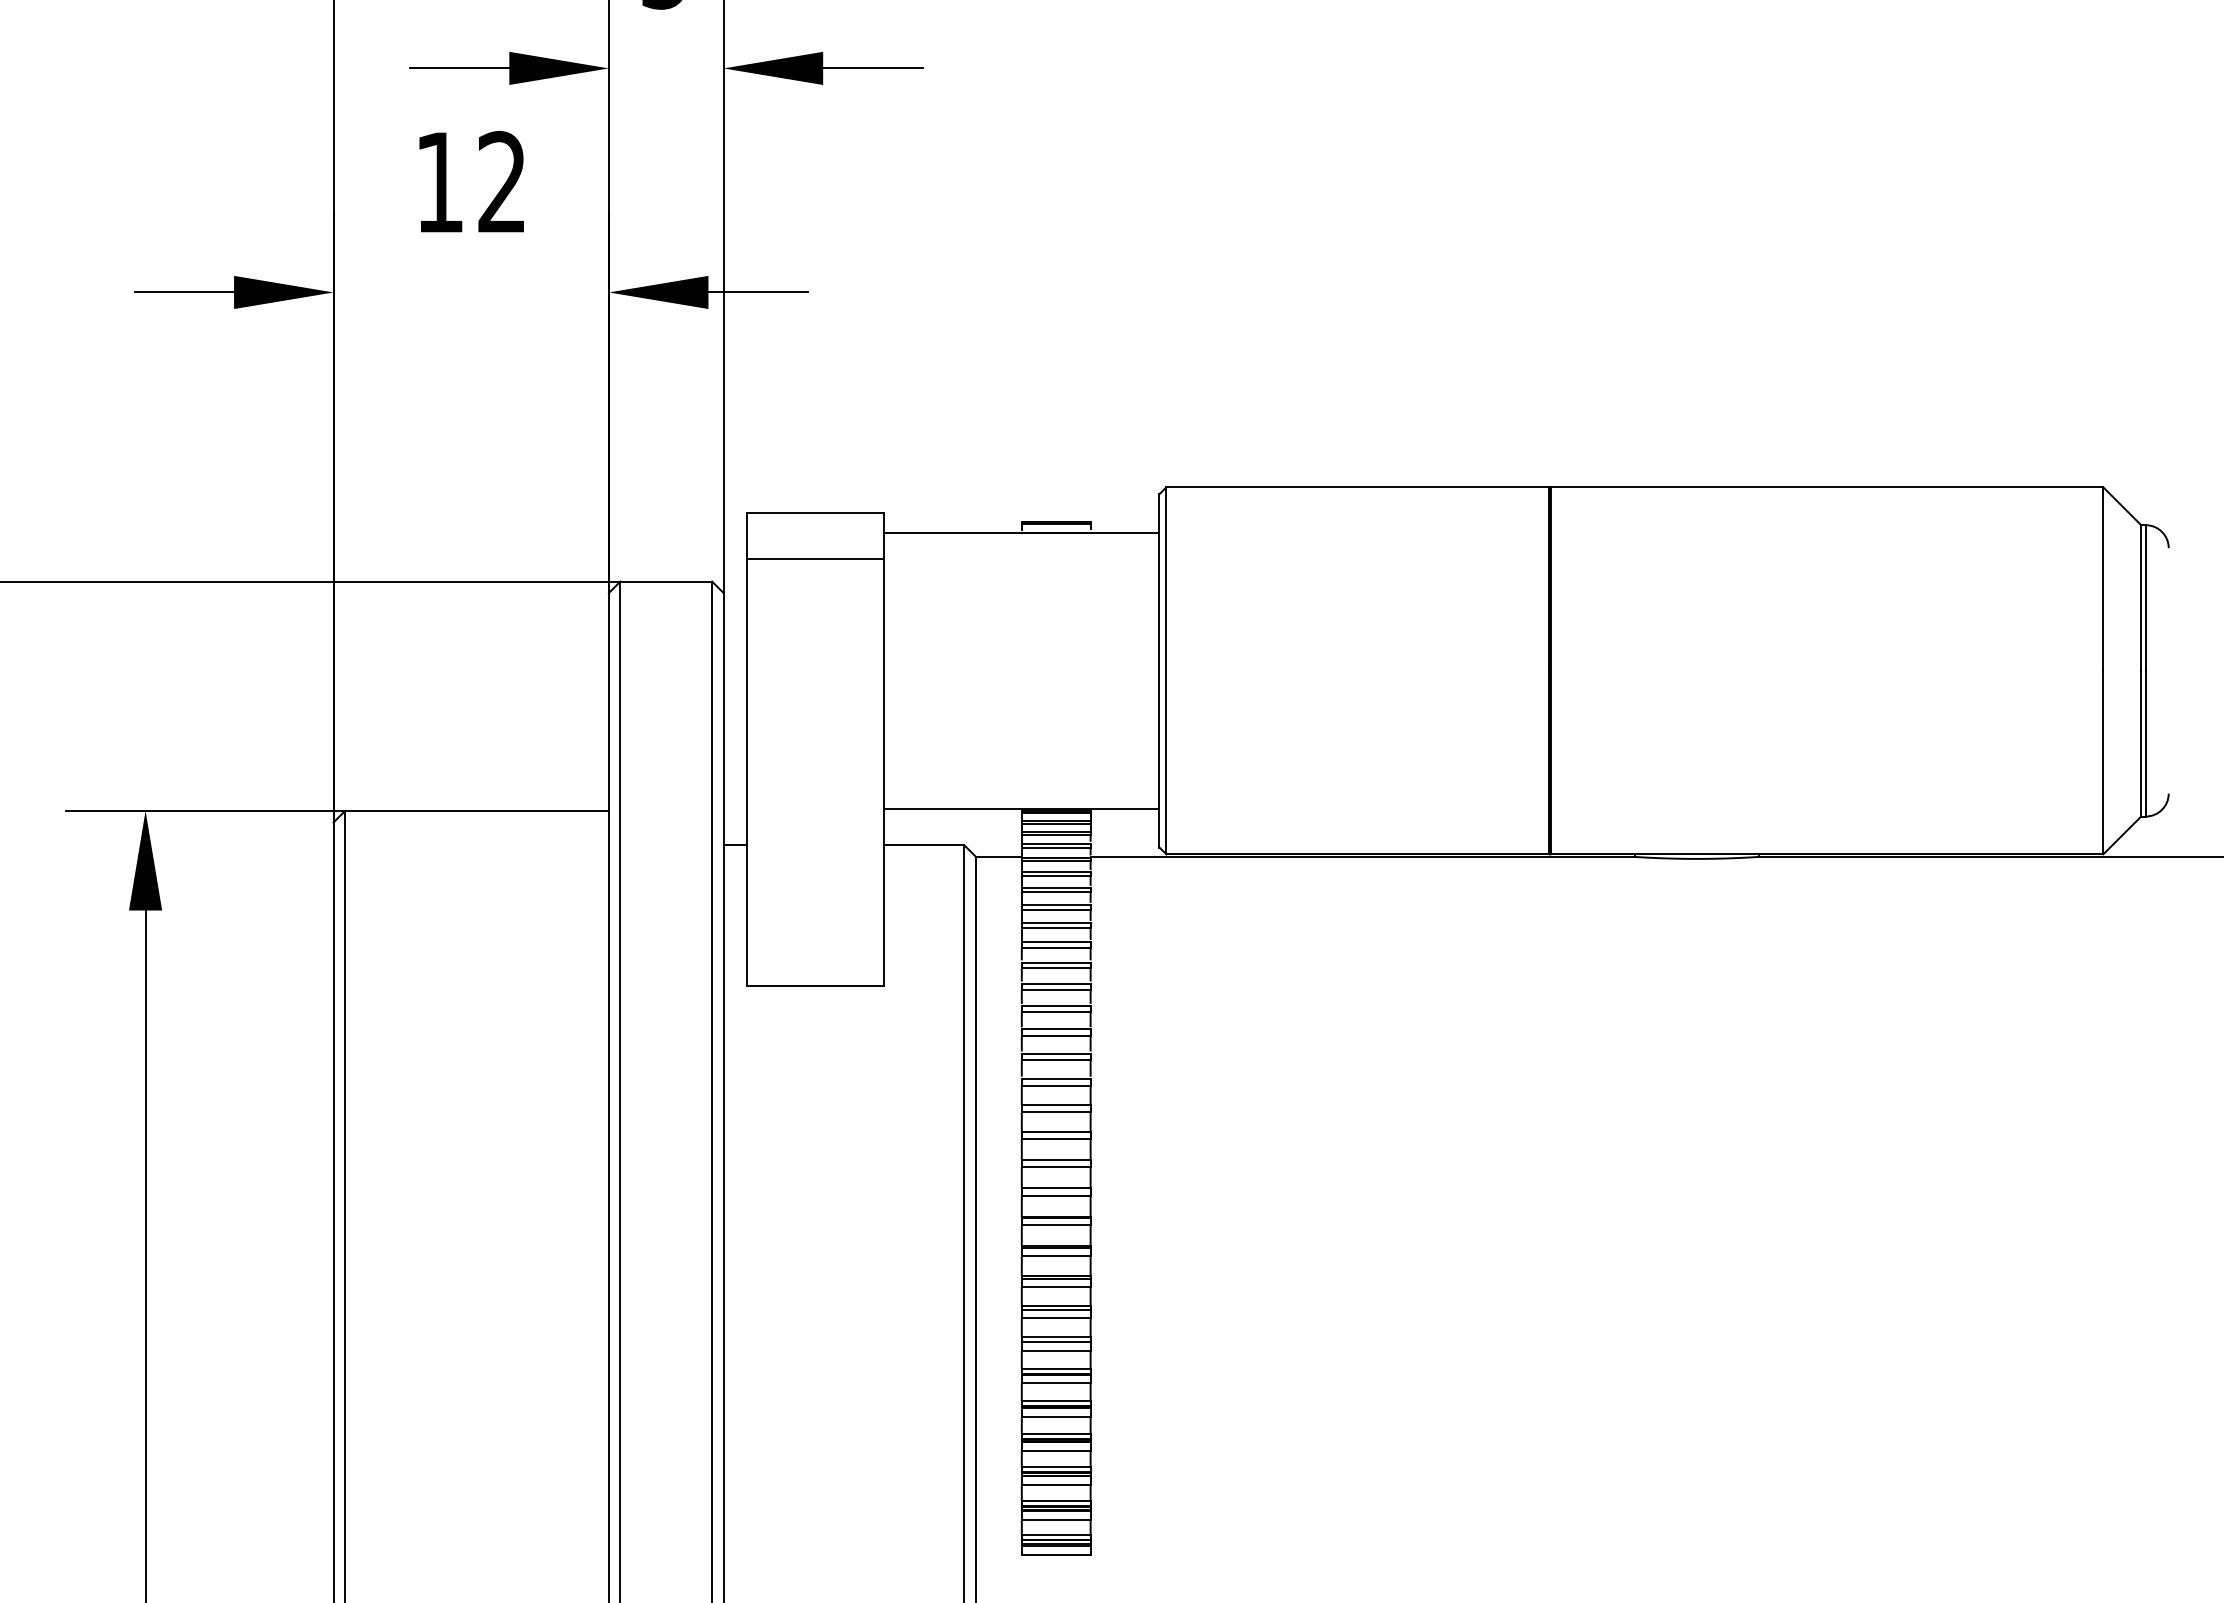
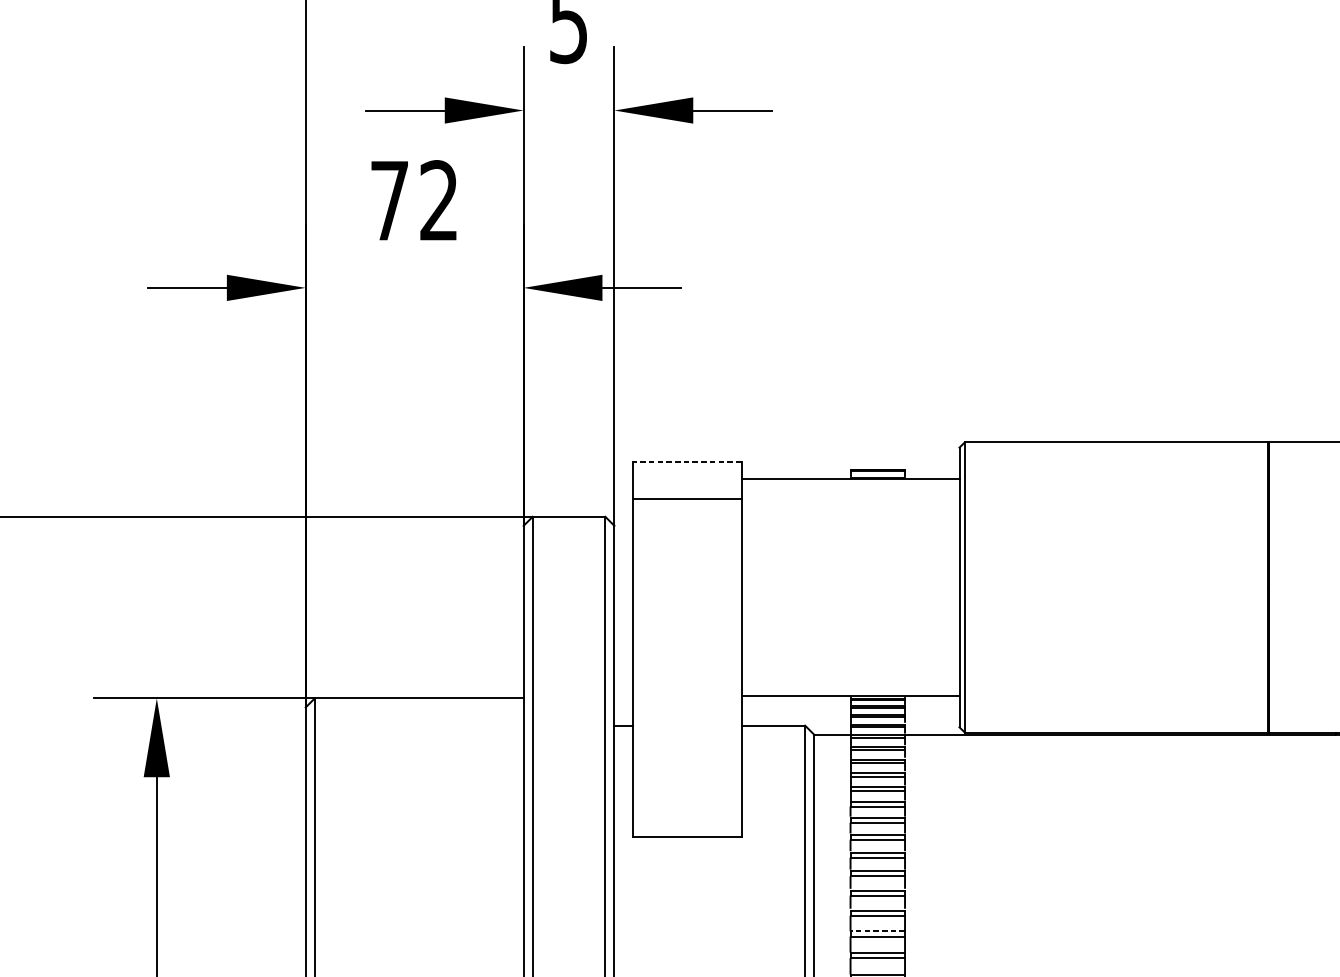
text: (439, 182) -> (389, 200), 12 -> 72
line: (815, 512) -> (687, 462), solid -> dashed
line: (1055, 1105) -> (877, 931), solid -> dashed

